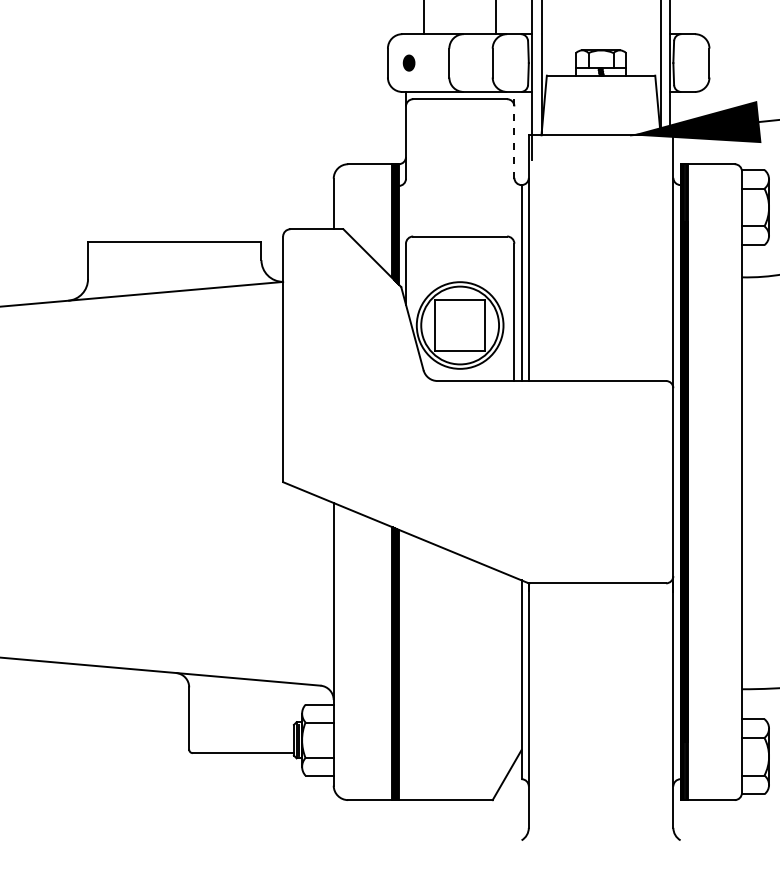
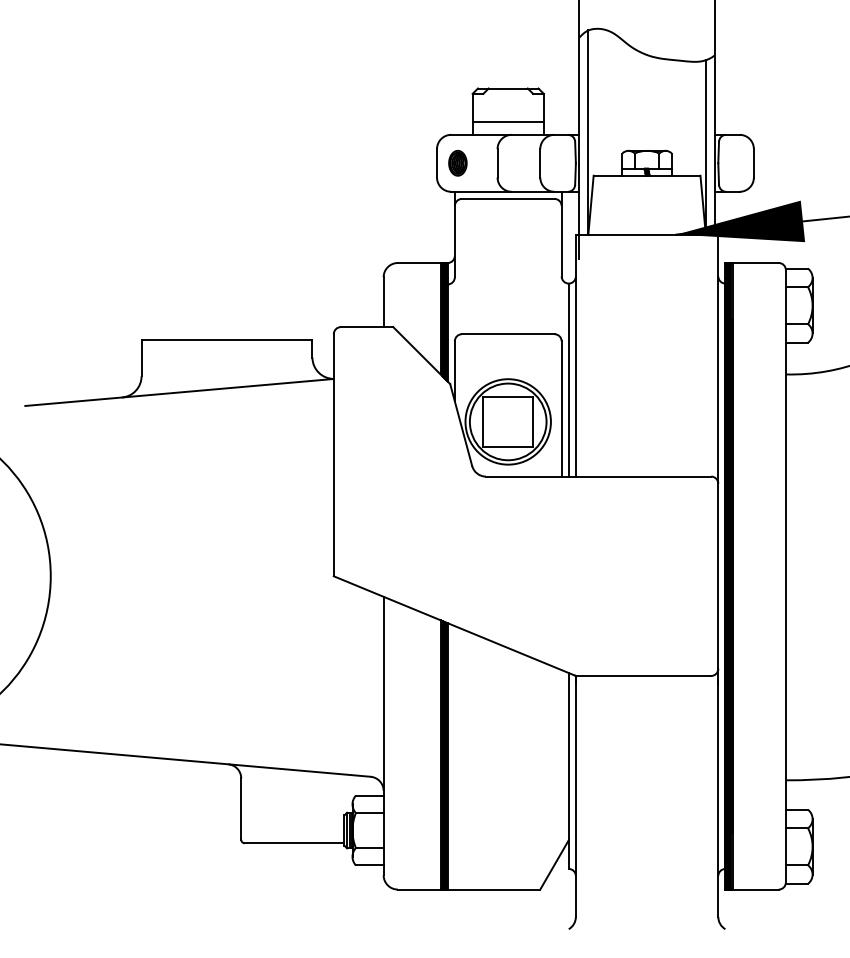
line: (459, 21) -> (507, 122), added
part: (408, 63) -> (457, 163), size x1.67
line: (514, 135) -> (561, 234), dashed -> solid

